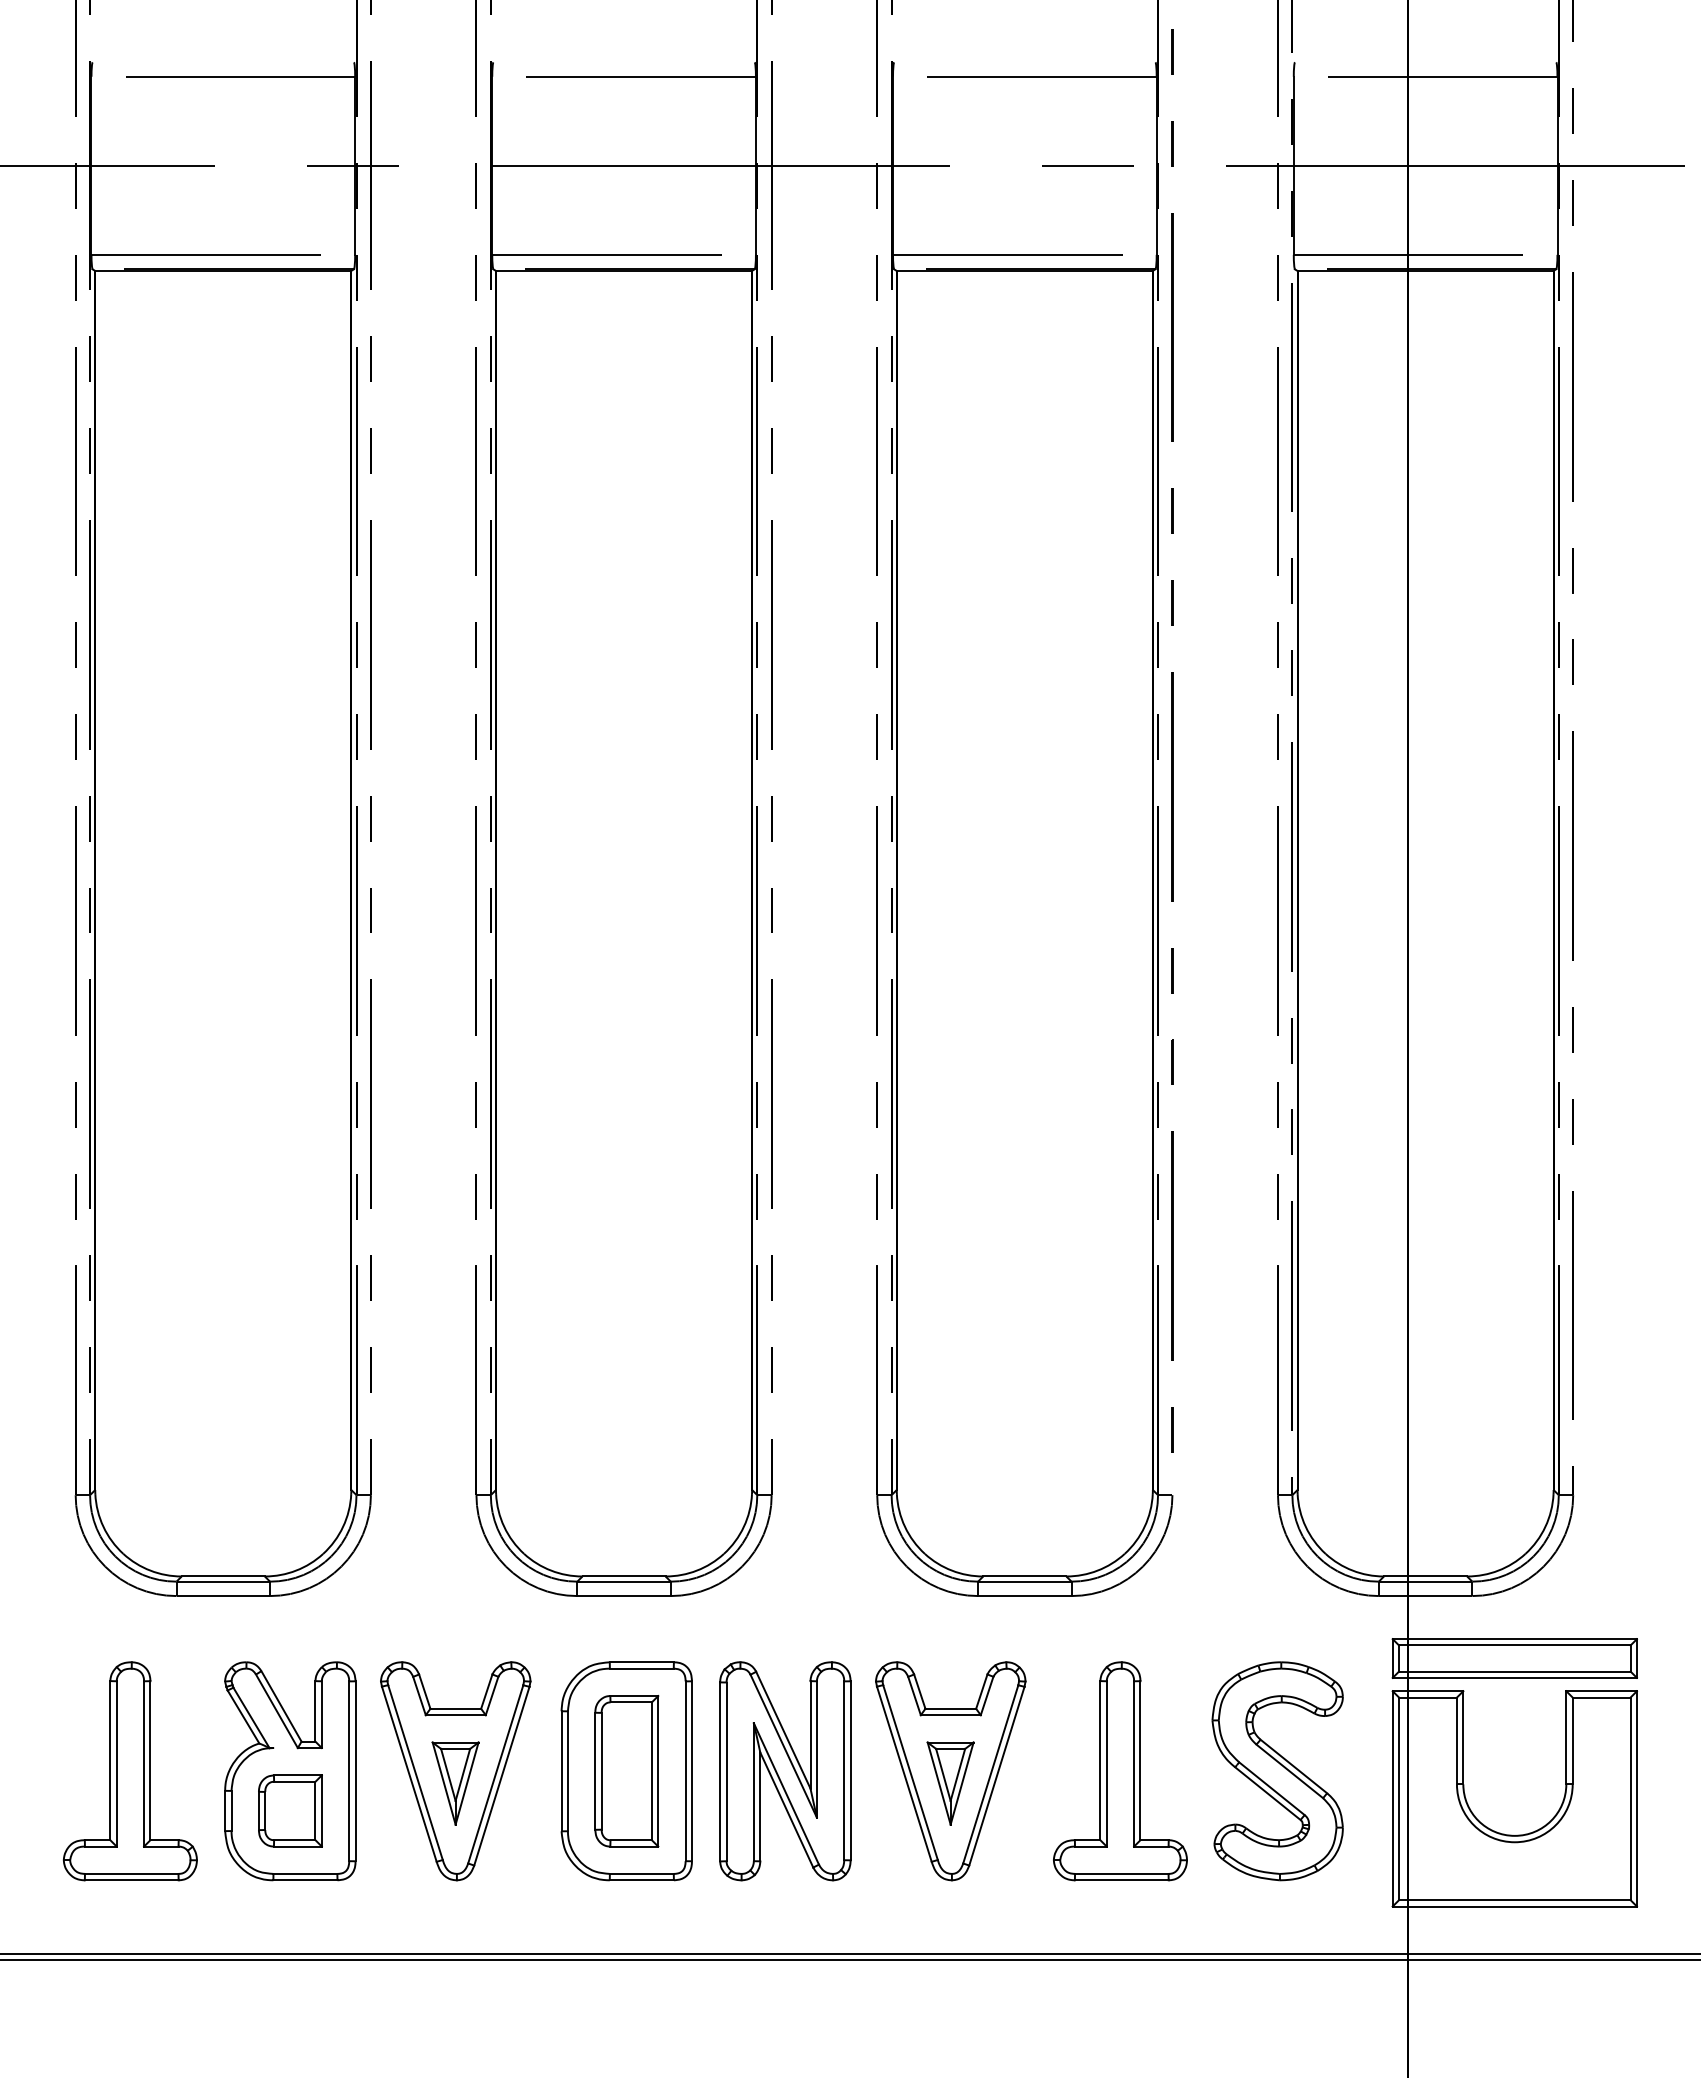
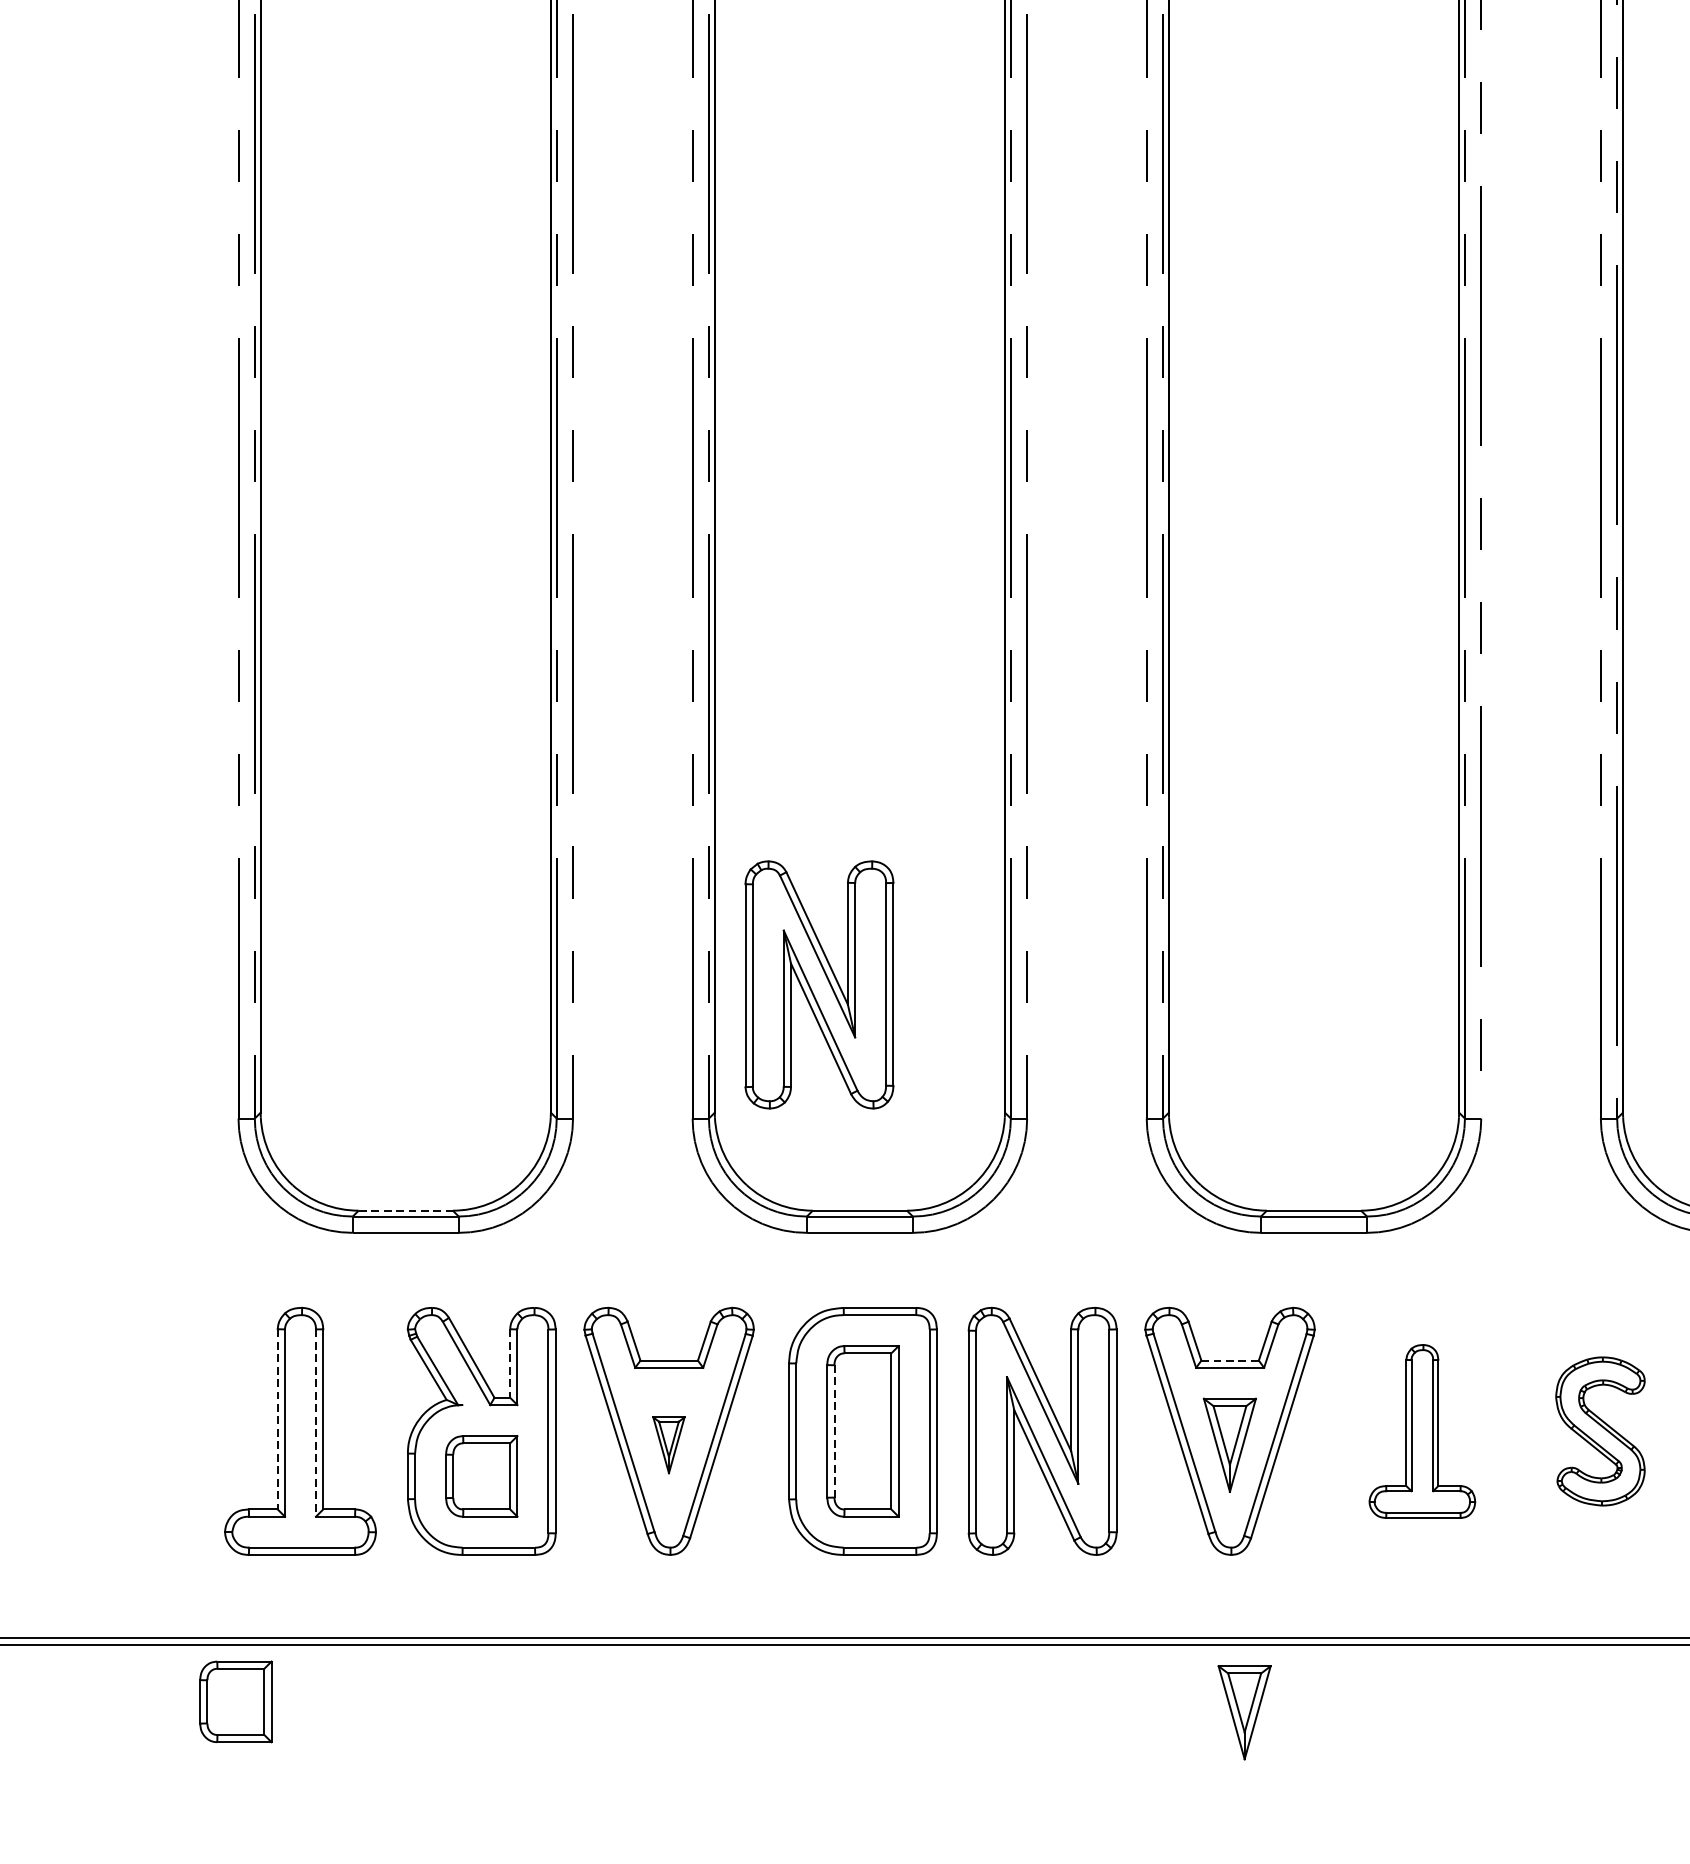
part: (588, 1377) -> (819, 985), added
line: (223, 1576) -> (406, 1210), solid -> dashed
line: (950, 1708) -> (1229, 1360), solid -> dashed
line: (315, 1711) -> (510, 1363), solid -> dashed
line: (110, 1760) -> (277, 1419), solid -> dashed
line: (144, 1763) -> (316, 1422), solid -> dashed
line: (601, 1770) -> (834, 1430), solid -> dashed
part: (1120, 1771) -> (1422, 1431), size x0.7
part: (1277, 1771) -> (1600, 1431), size x0.6
part: (455, 1783) -> (668, 1445), size x0.6
part: (73, 2009) -> (236, 1701), added
part: (963, 2019) -> (1244, 1712), added

